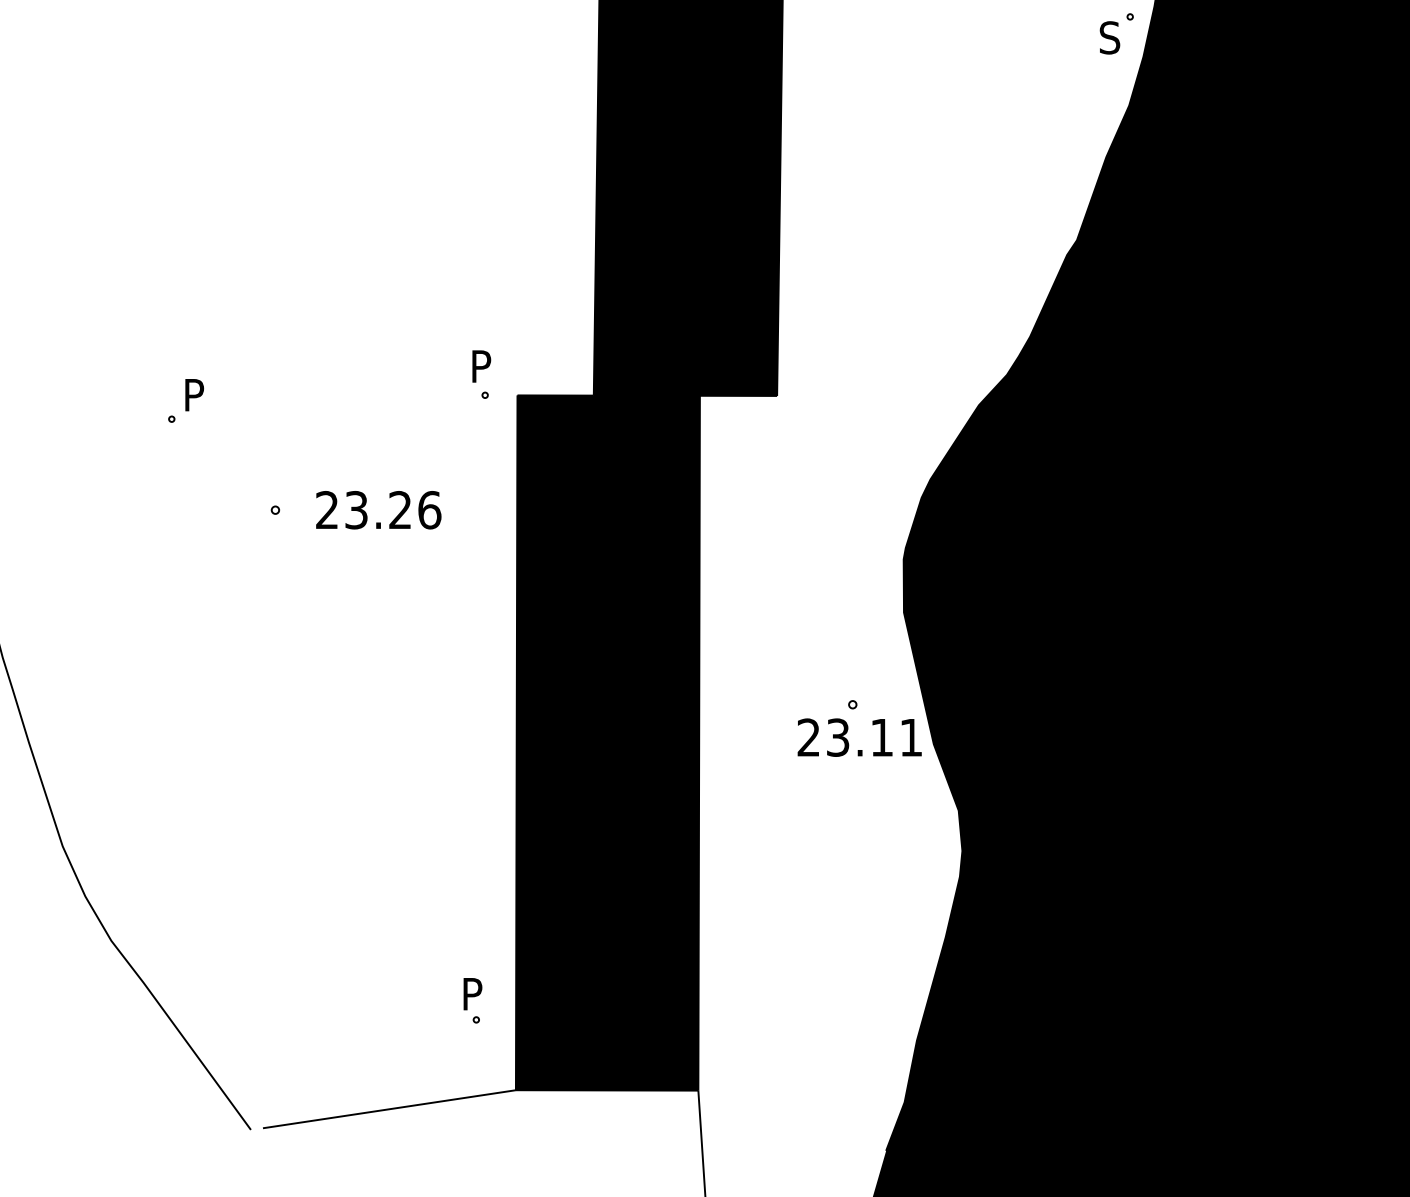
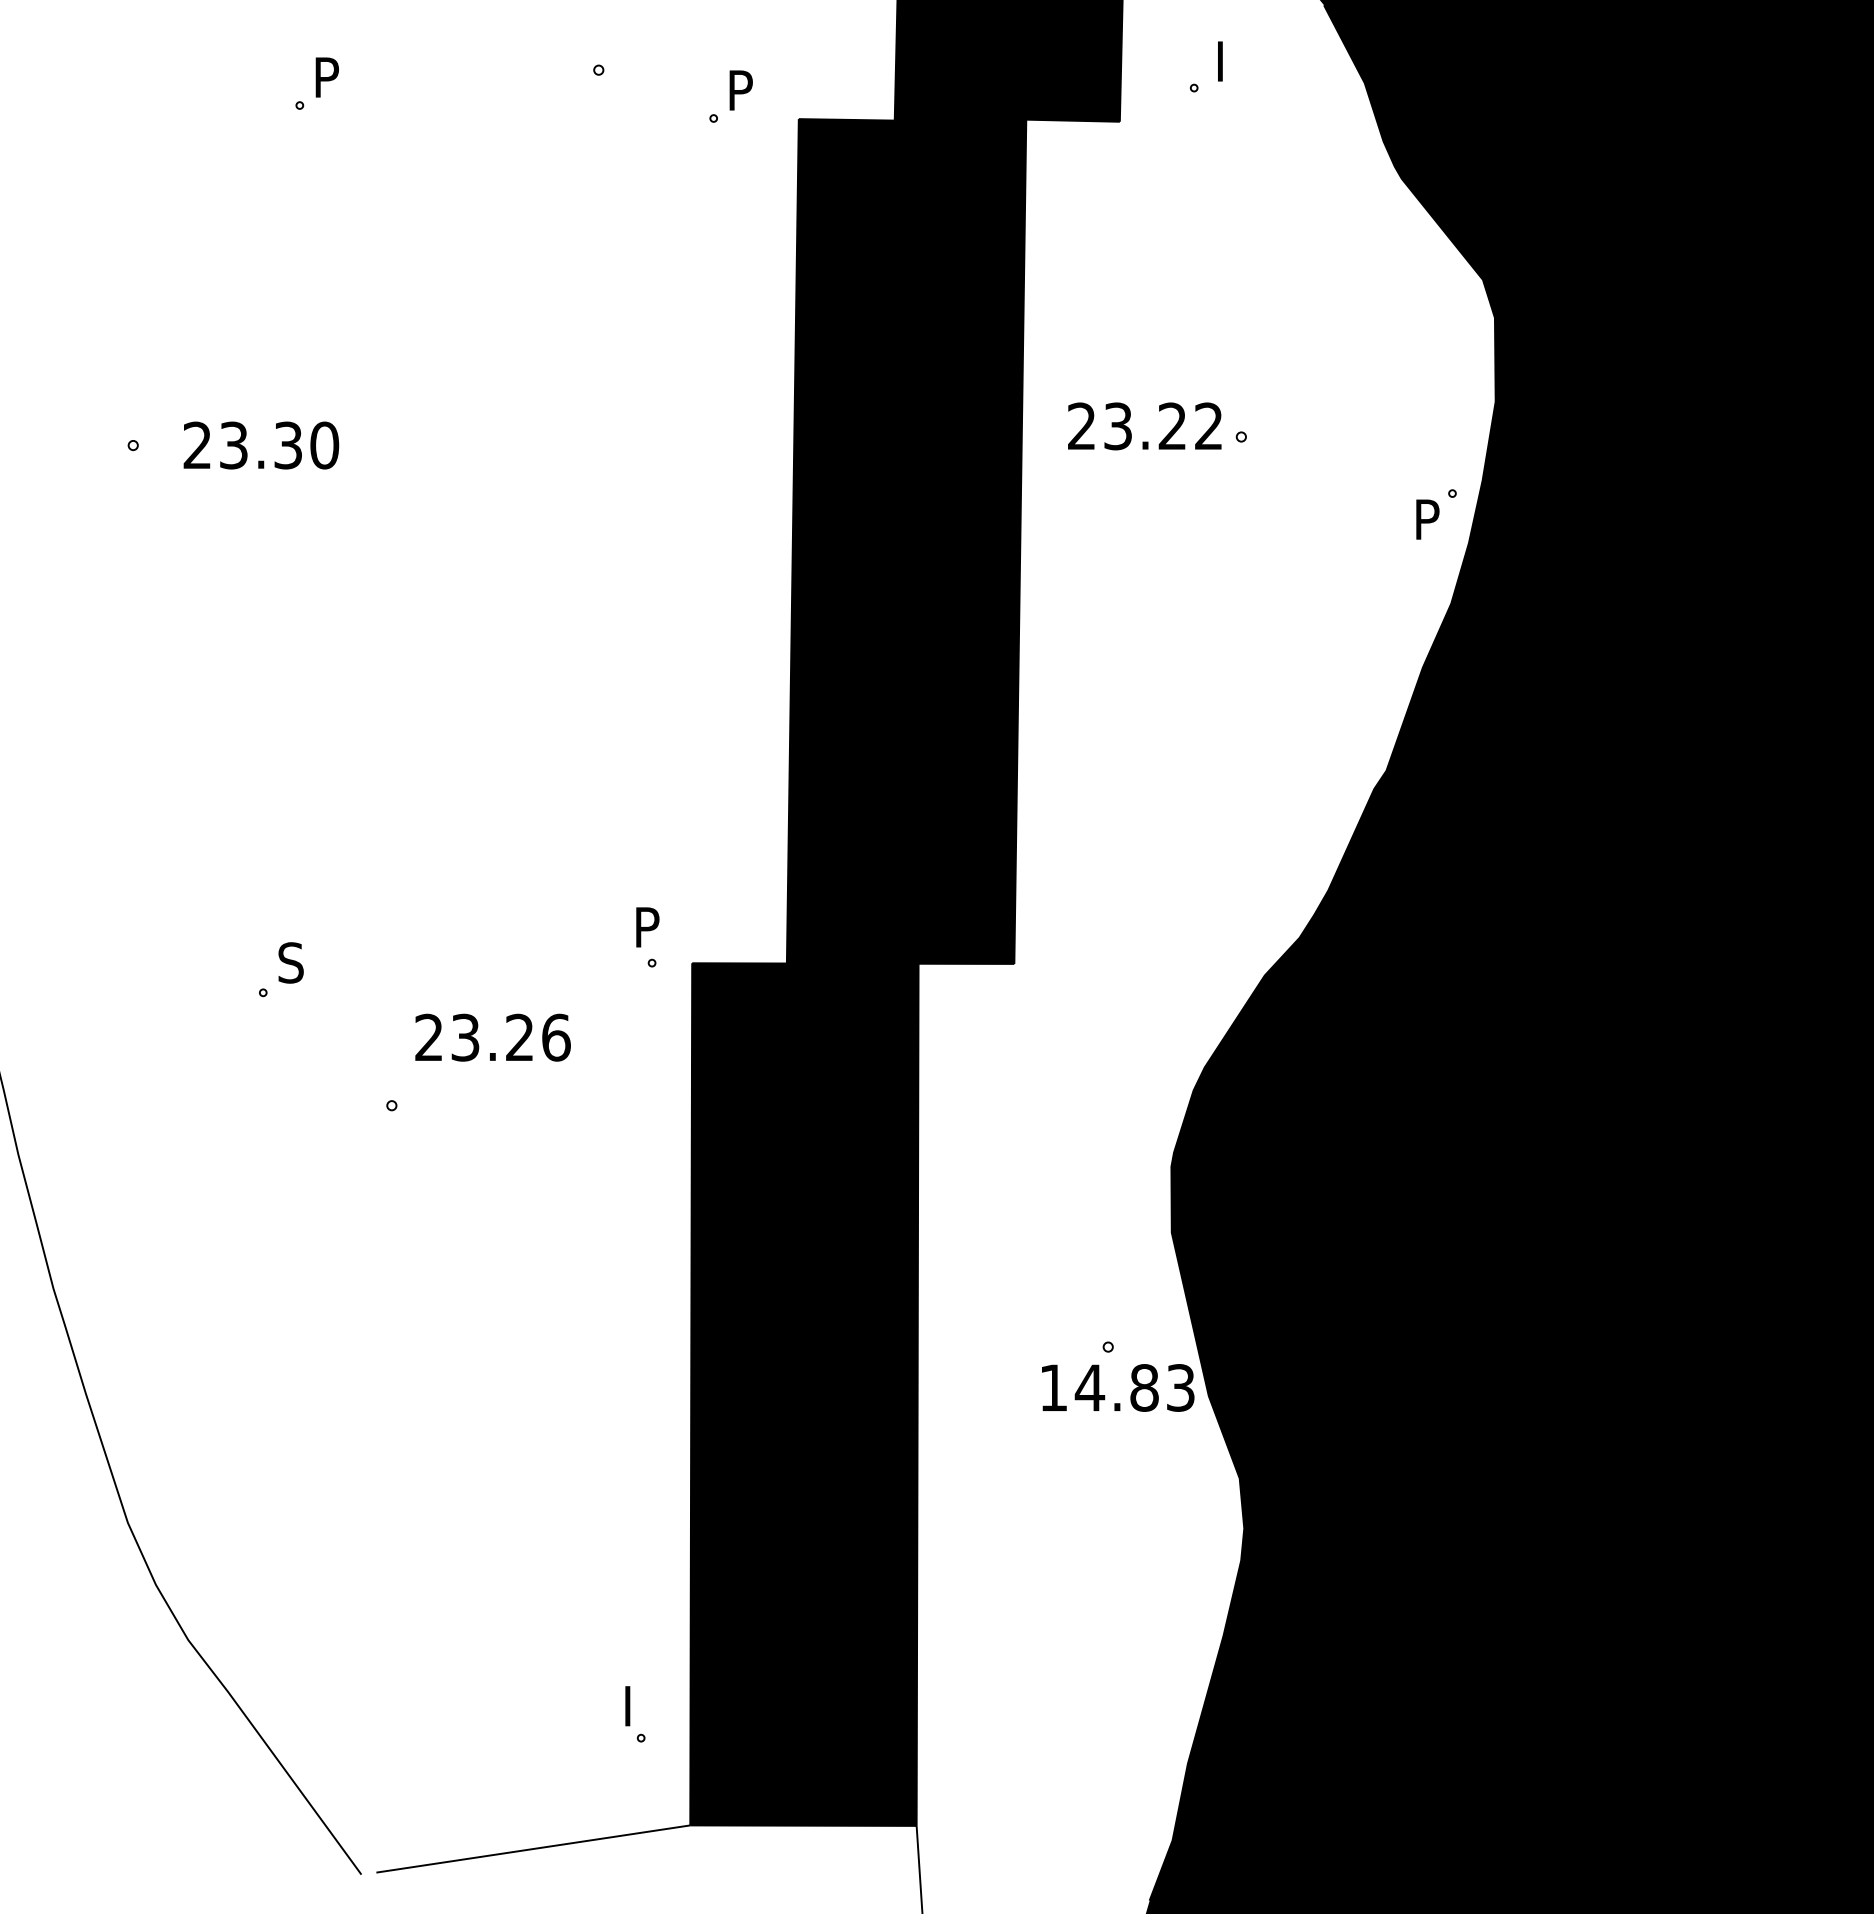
text: (1110, 37) -> (1427, 519), S -> P
text: (193, 394) -> (290, 962), P -> S
text: (378, 510) -> (492, 1037), moved
text: (859, 737) -> (1116, 1387), 23.11 -> 14.83
text: (475, 987) -> (639, 1698), P -> I

